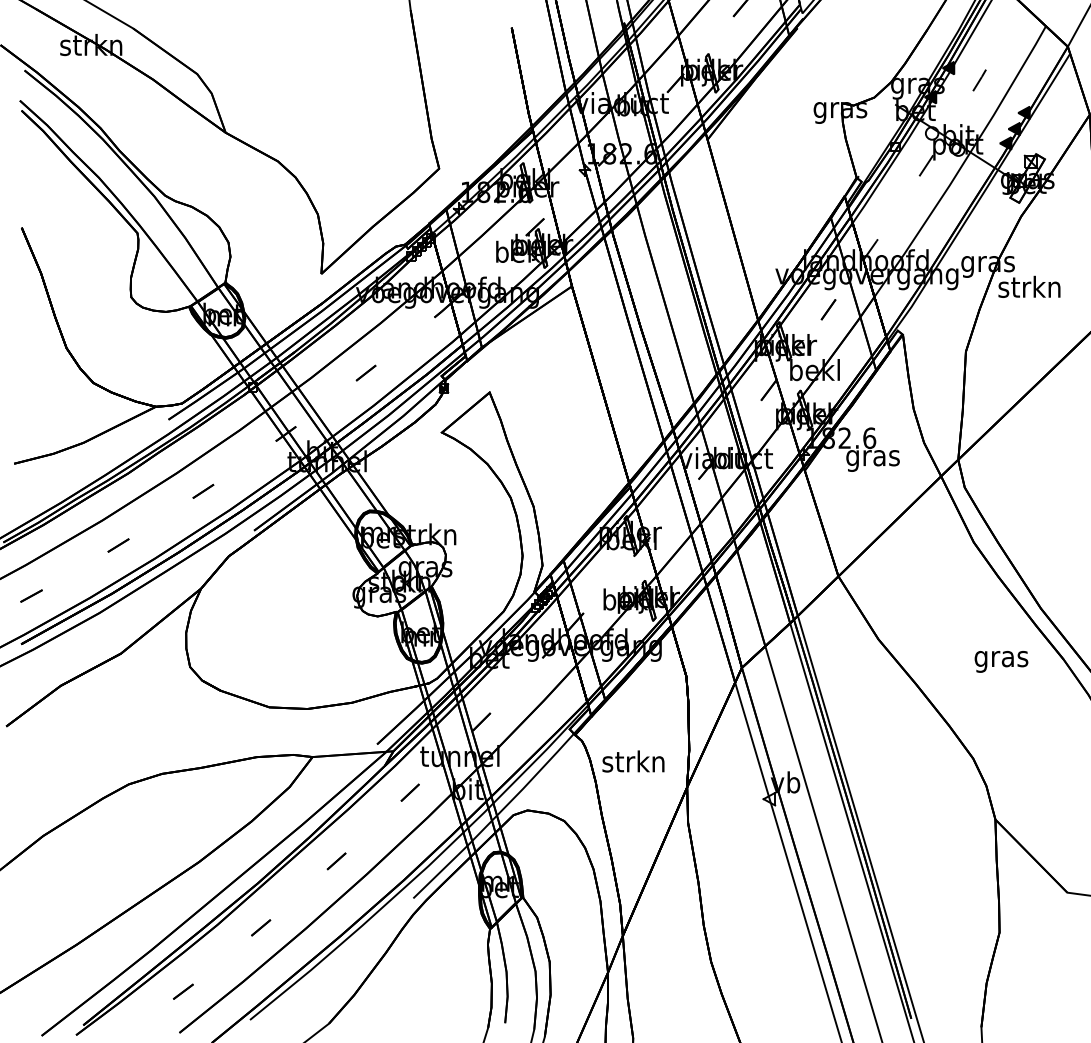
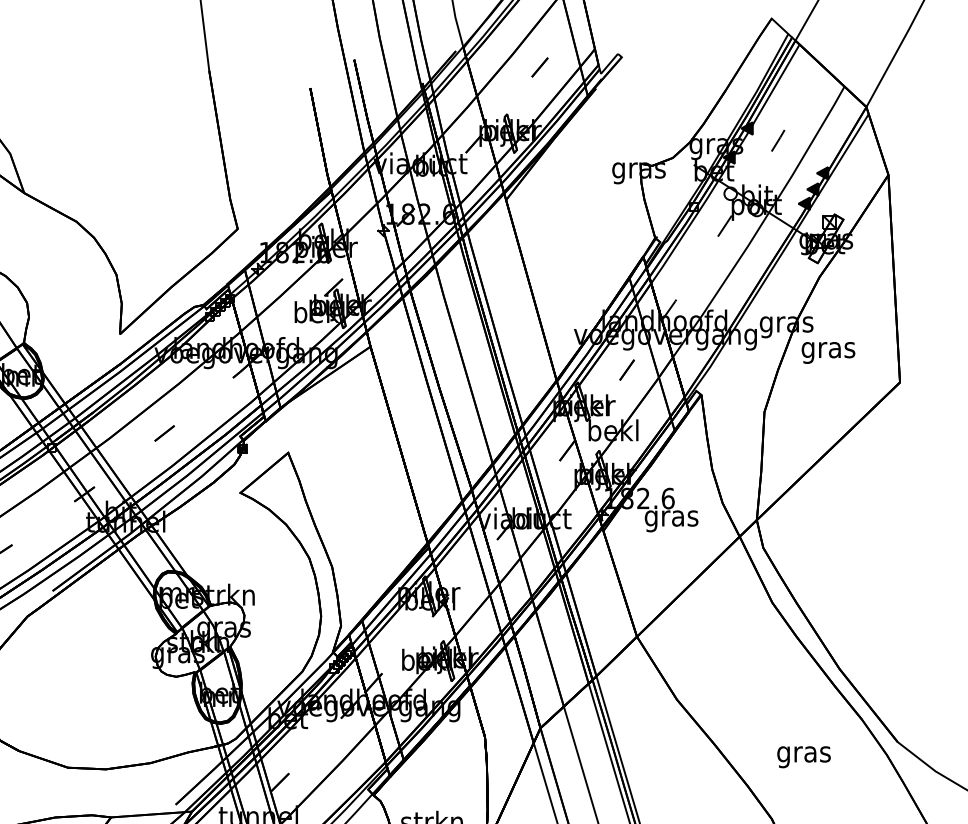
text: (1029, 289) -> (828, 349), strkn -> gras
text: (1001, 661) -> (804, 756), moved

